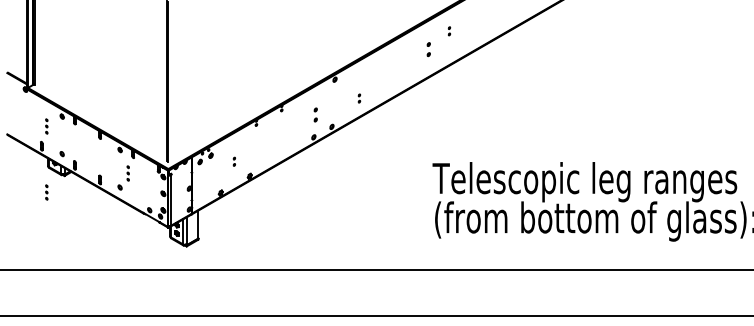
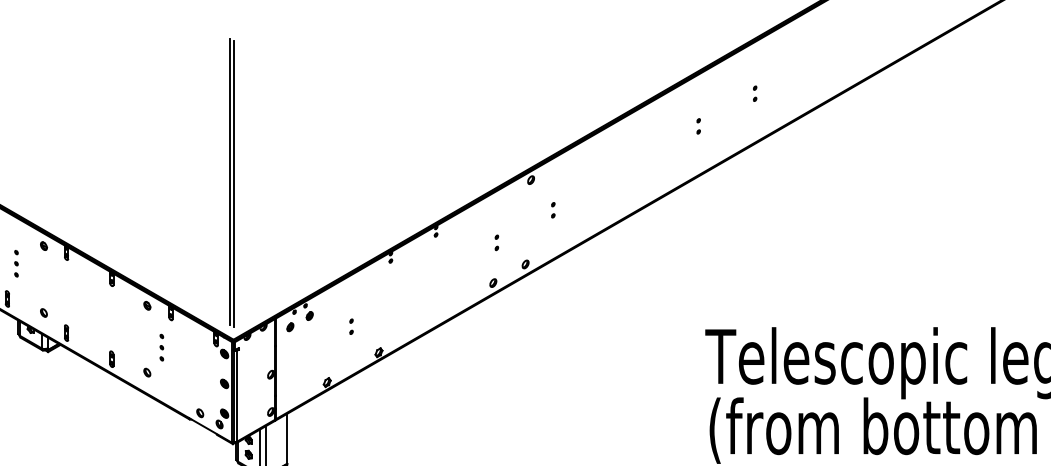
part: (449, 31) -> (755, 94), moved
part: (428, 49) -> (698, 126), size x0.62
part: (359, 98) -> (553, 210), moved
part: (315, 114) -> (496, 242), size x0.62
line: (46, 192) -> (15, 381), removed

